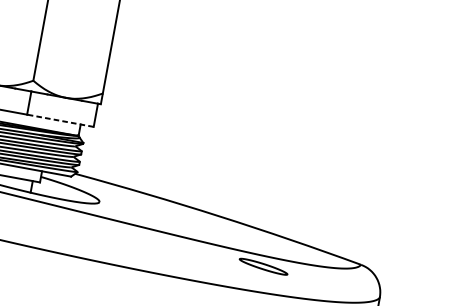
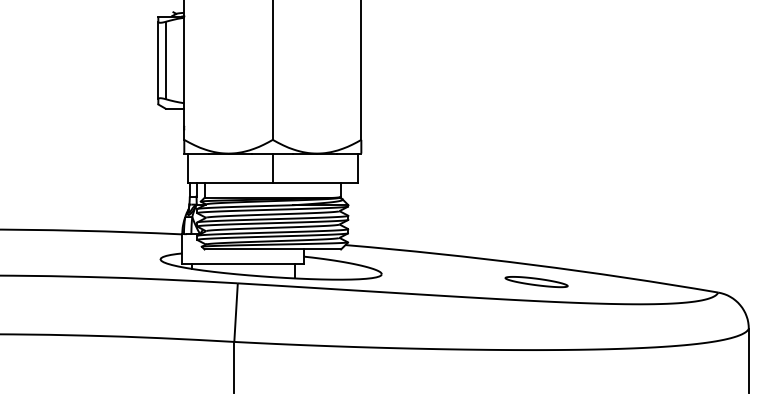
line: (59, 121) -> (314, 183), dashed -> solid
part: (263, 267) -> (536, 282), moved

